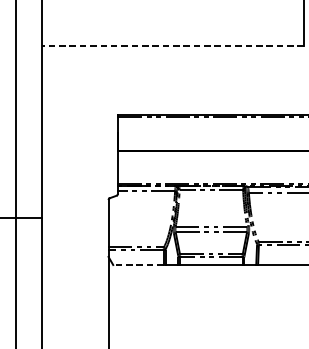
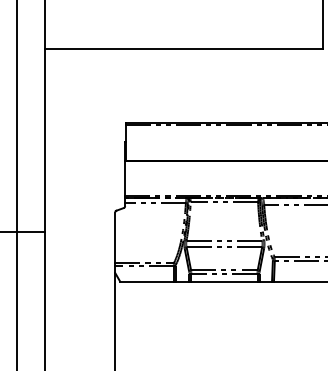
line: (172, 46) -> (183, 49), dashed -> solid
line: (138, 264) -> (147, 281), dashed -> solid

